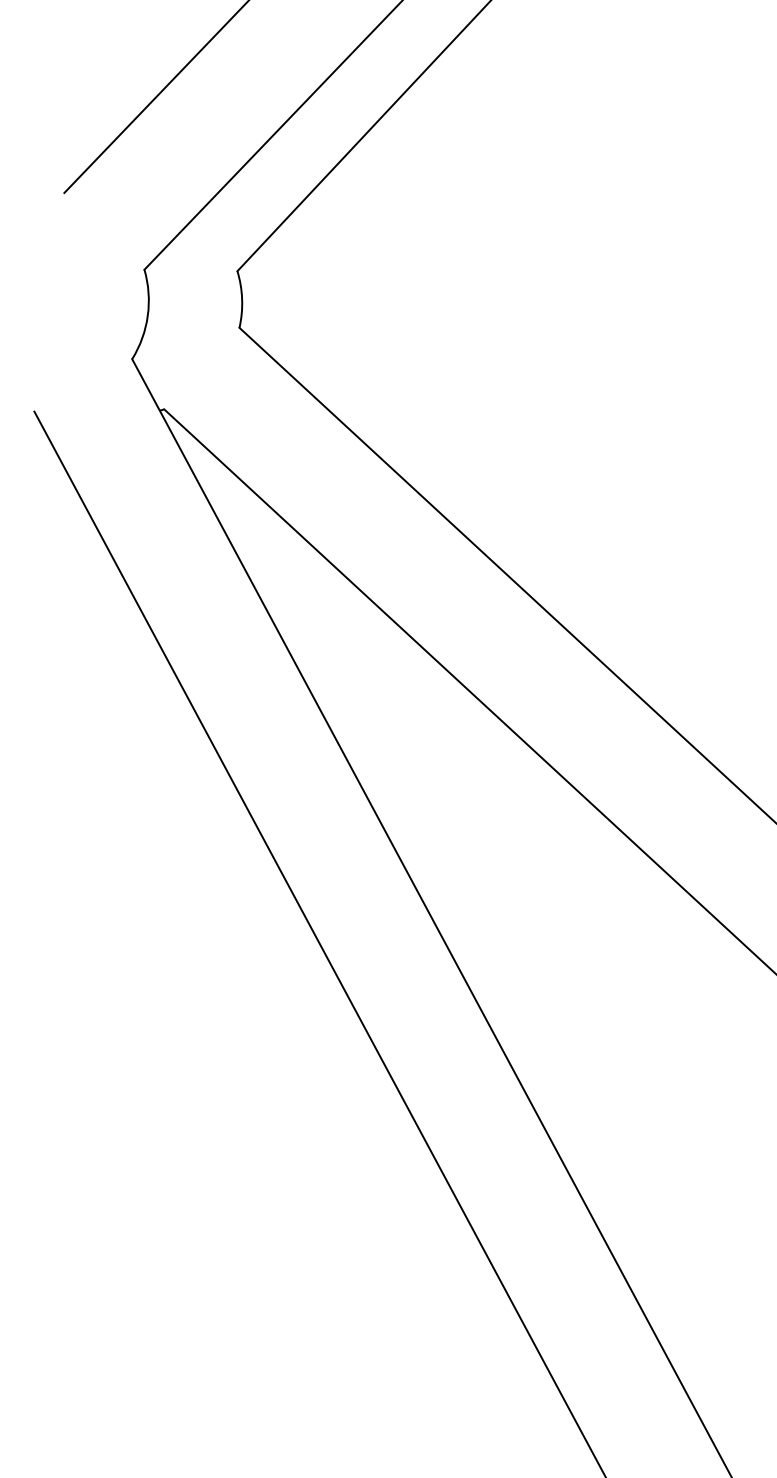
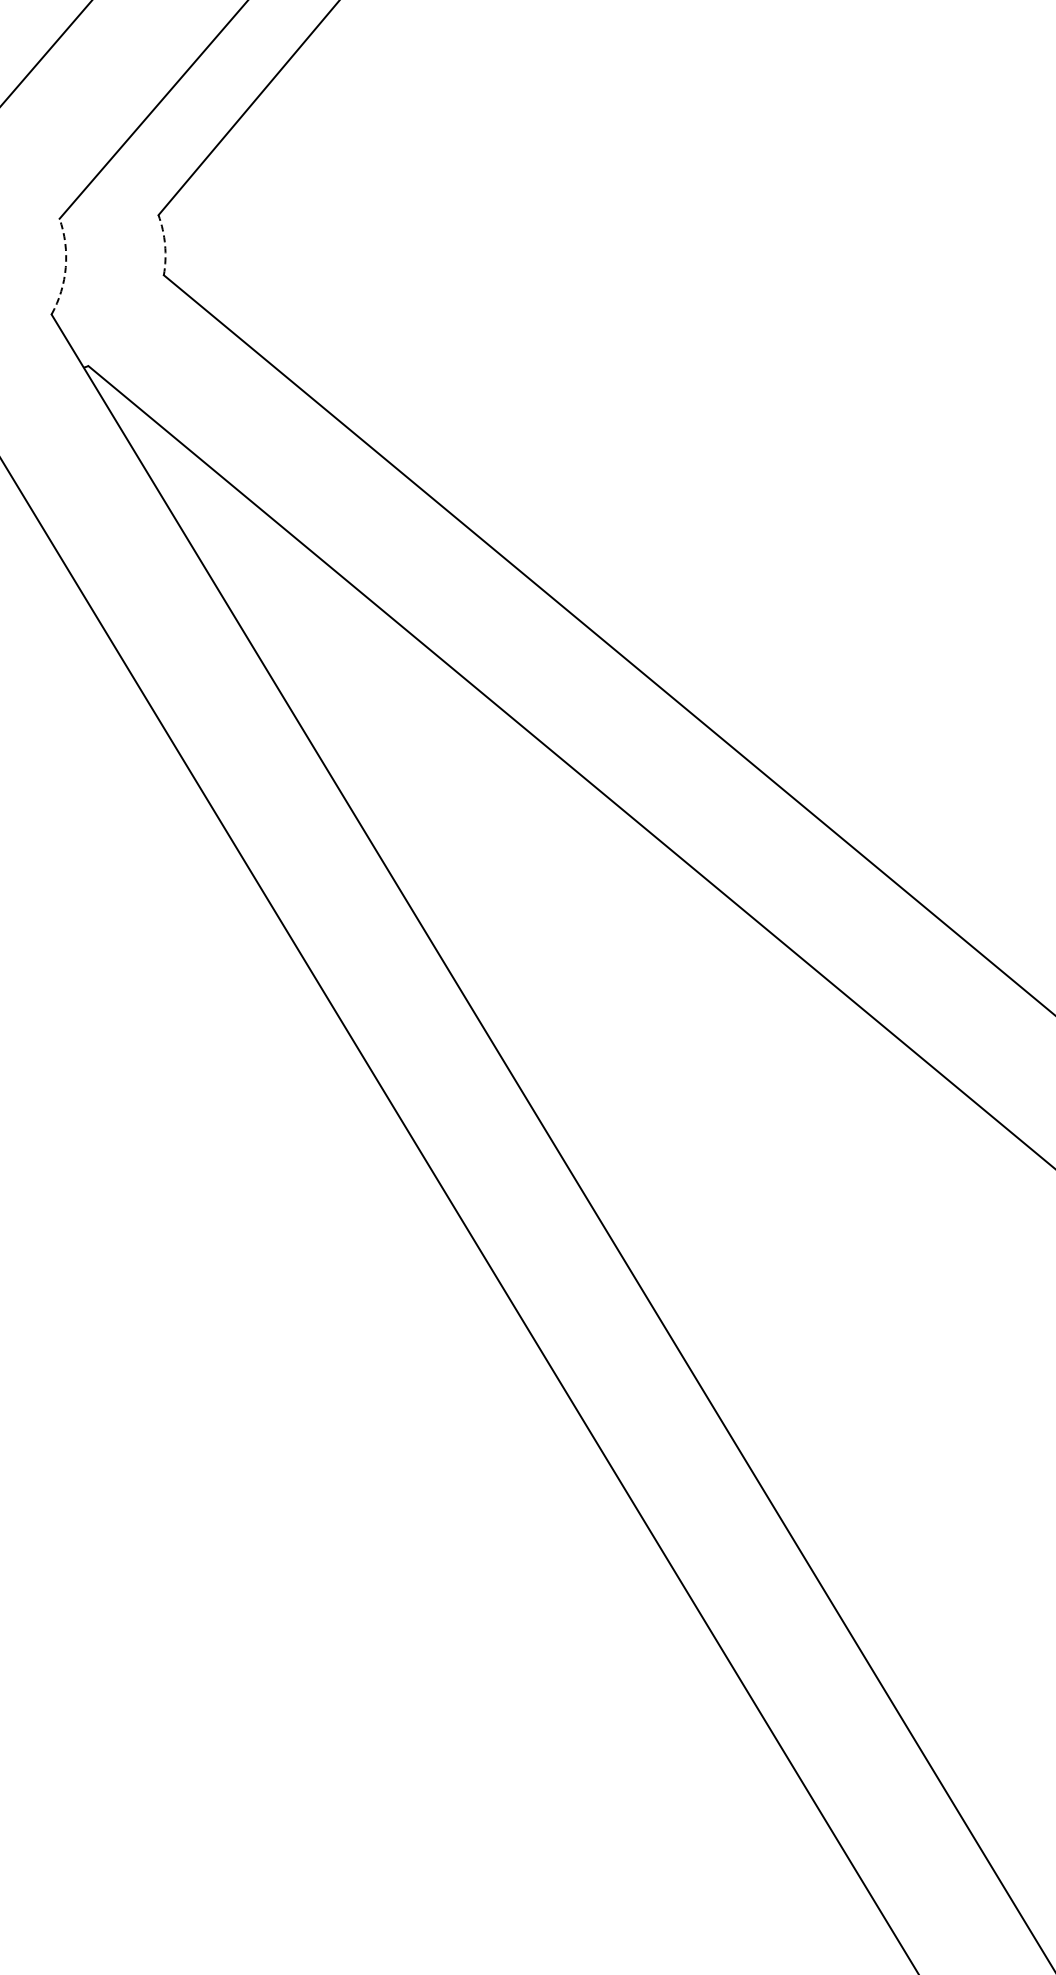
arc: (242, 299) -> (165, 244), solid -> dashed
arc: (147, 315) -> (65, 267), solid -> dashed

